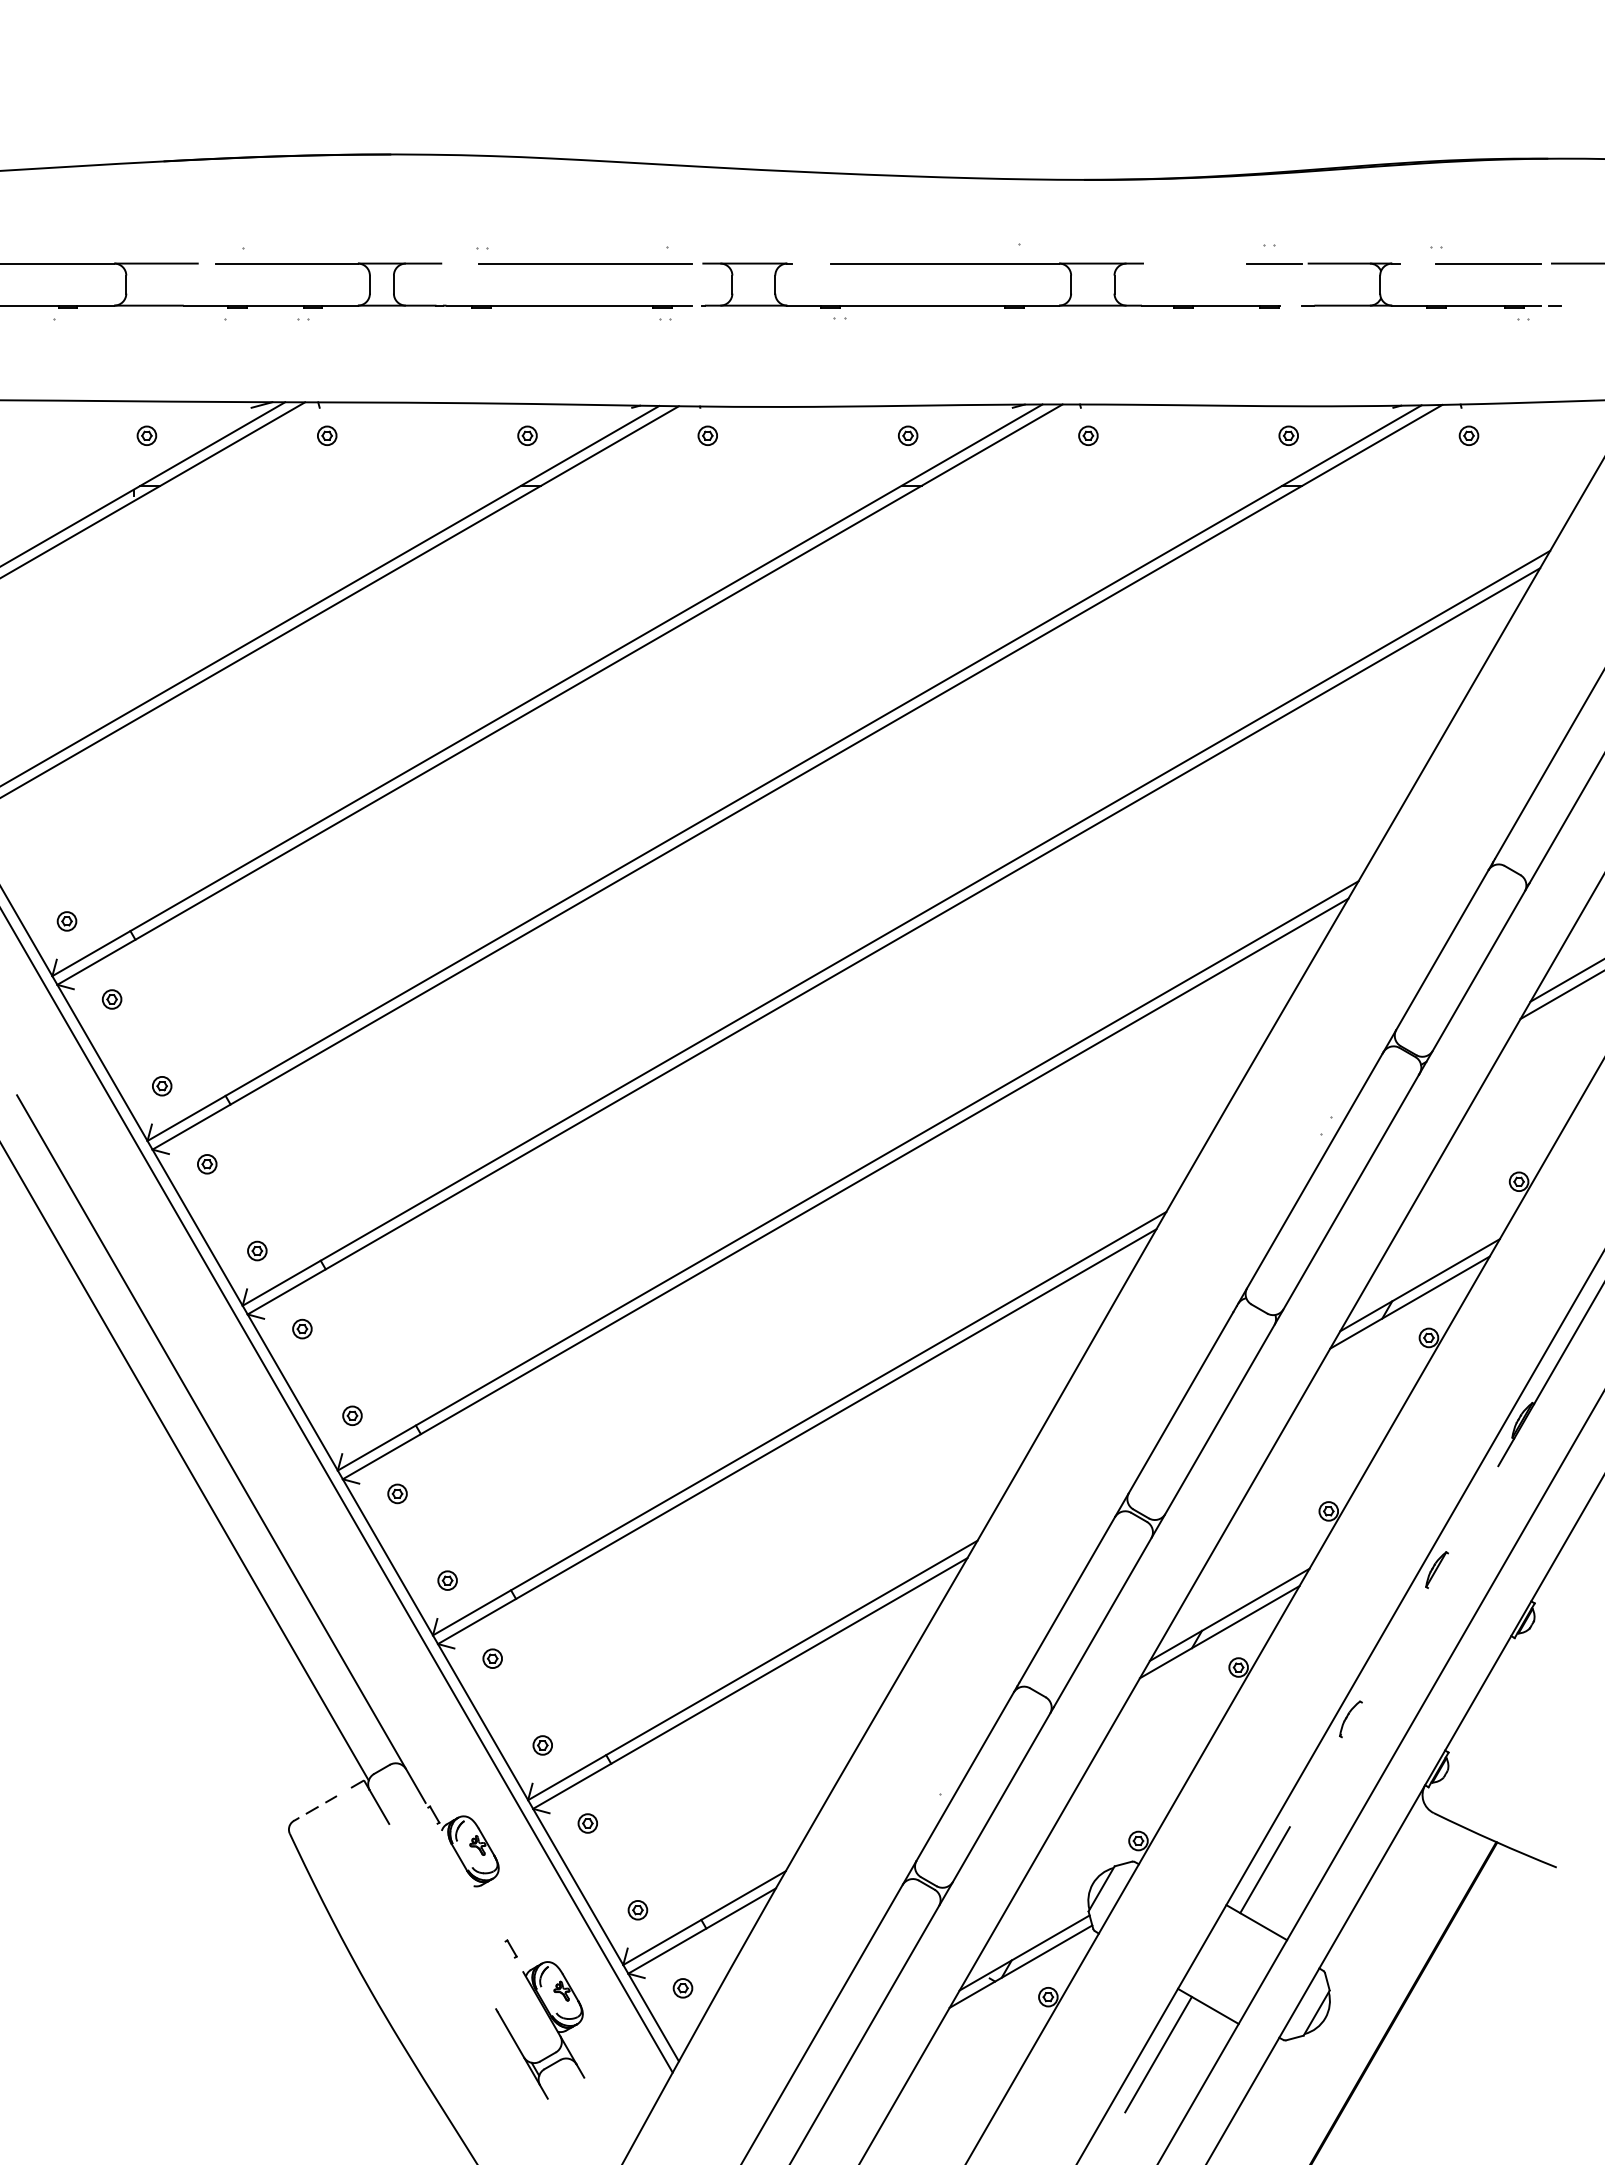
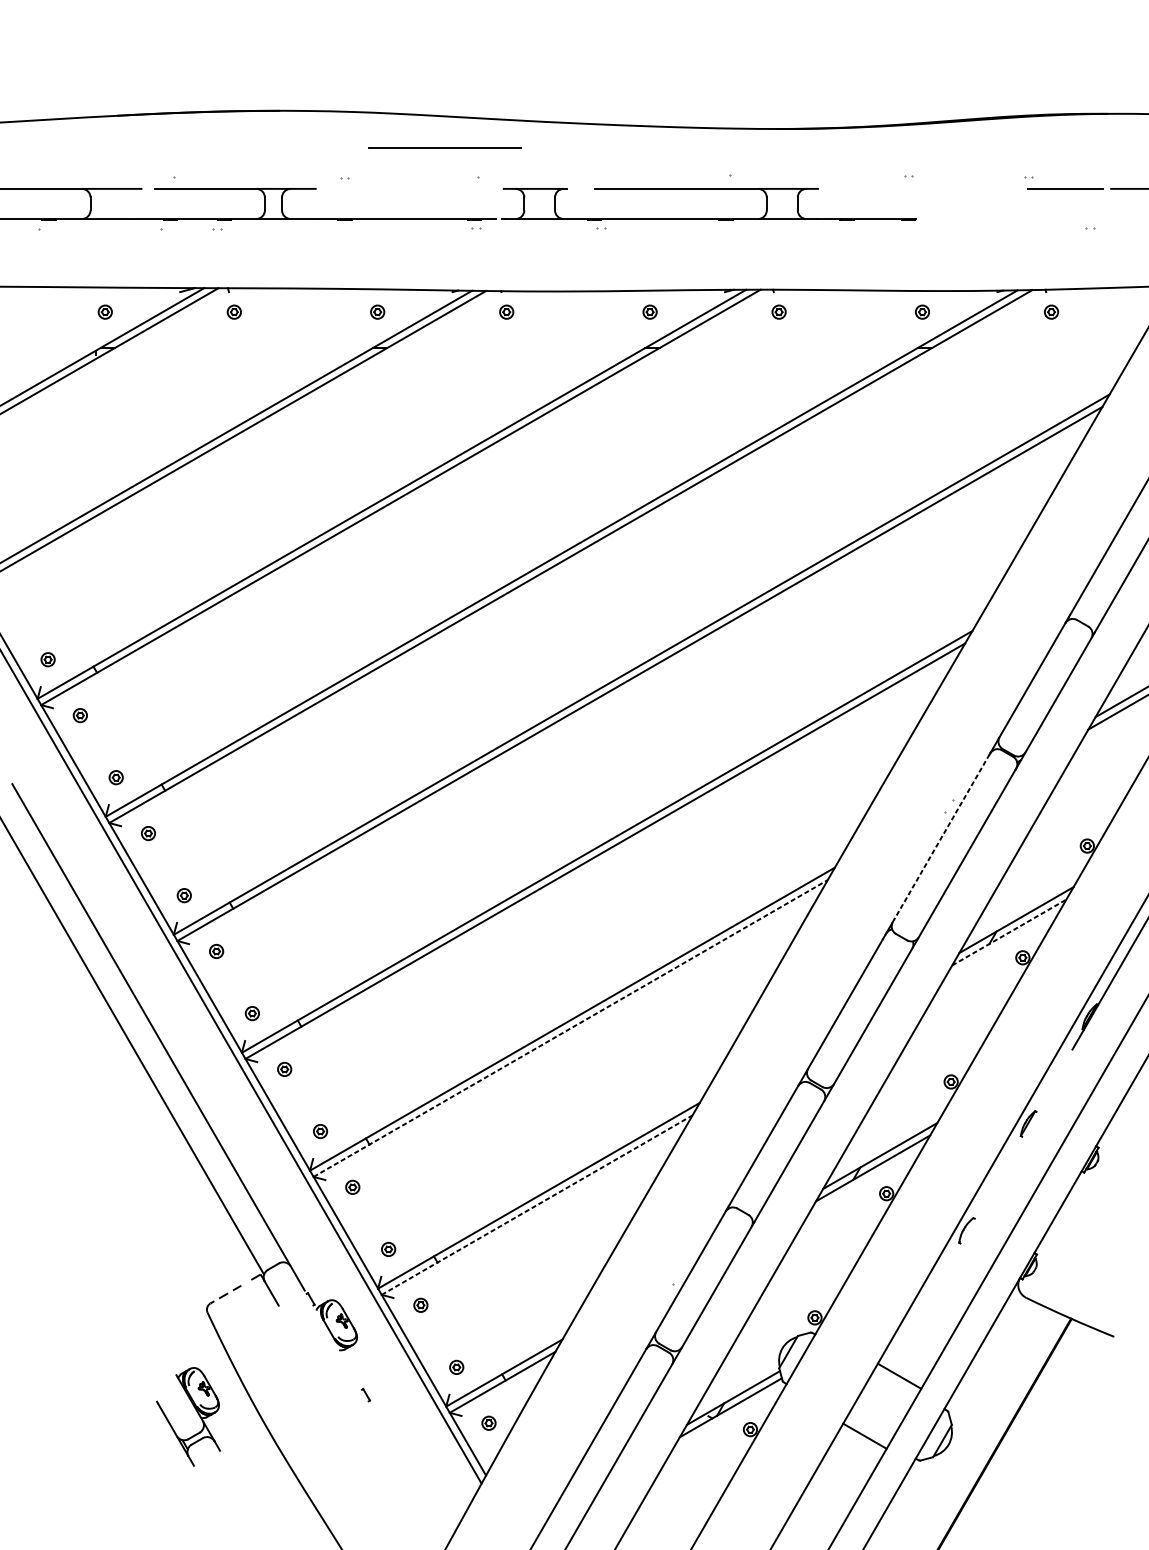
line: (585, 263) -> (444, 148), moved
part: (1403, 305) -> (1004, 218), removed
line: (1314, 1171) -> (940, 838), solid -> dashed
line: (1410, 1302) -> (1009, 932), solid -> dashed
line: (797, 1436) -> (570, 1028), solid -> dashed
line: (750, 1683) -> (537, 1205), solid -> dashed
line: (1264, 1870) -> (905, 1338), removed
part: (551, 2023) -> (196, 1411), moved
line: (1158, 2054) -> (829, 1470), removed

